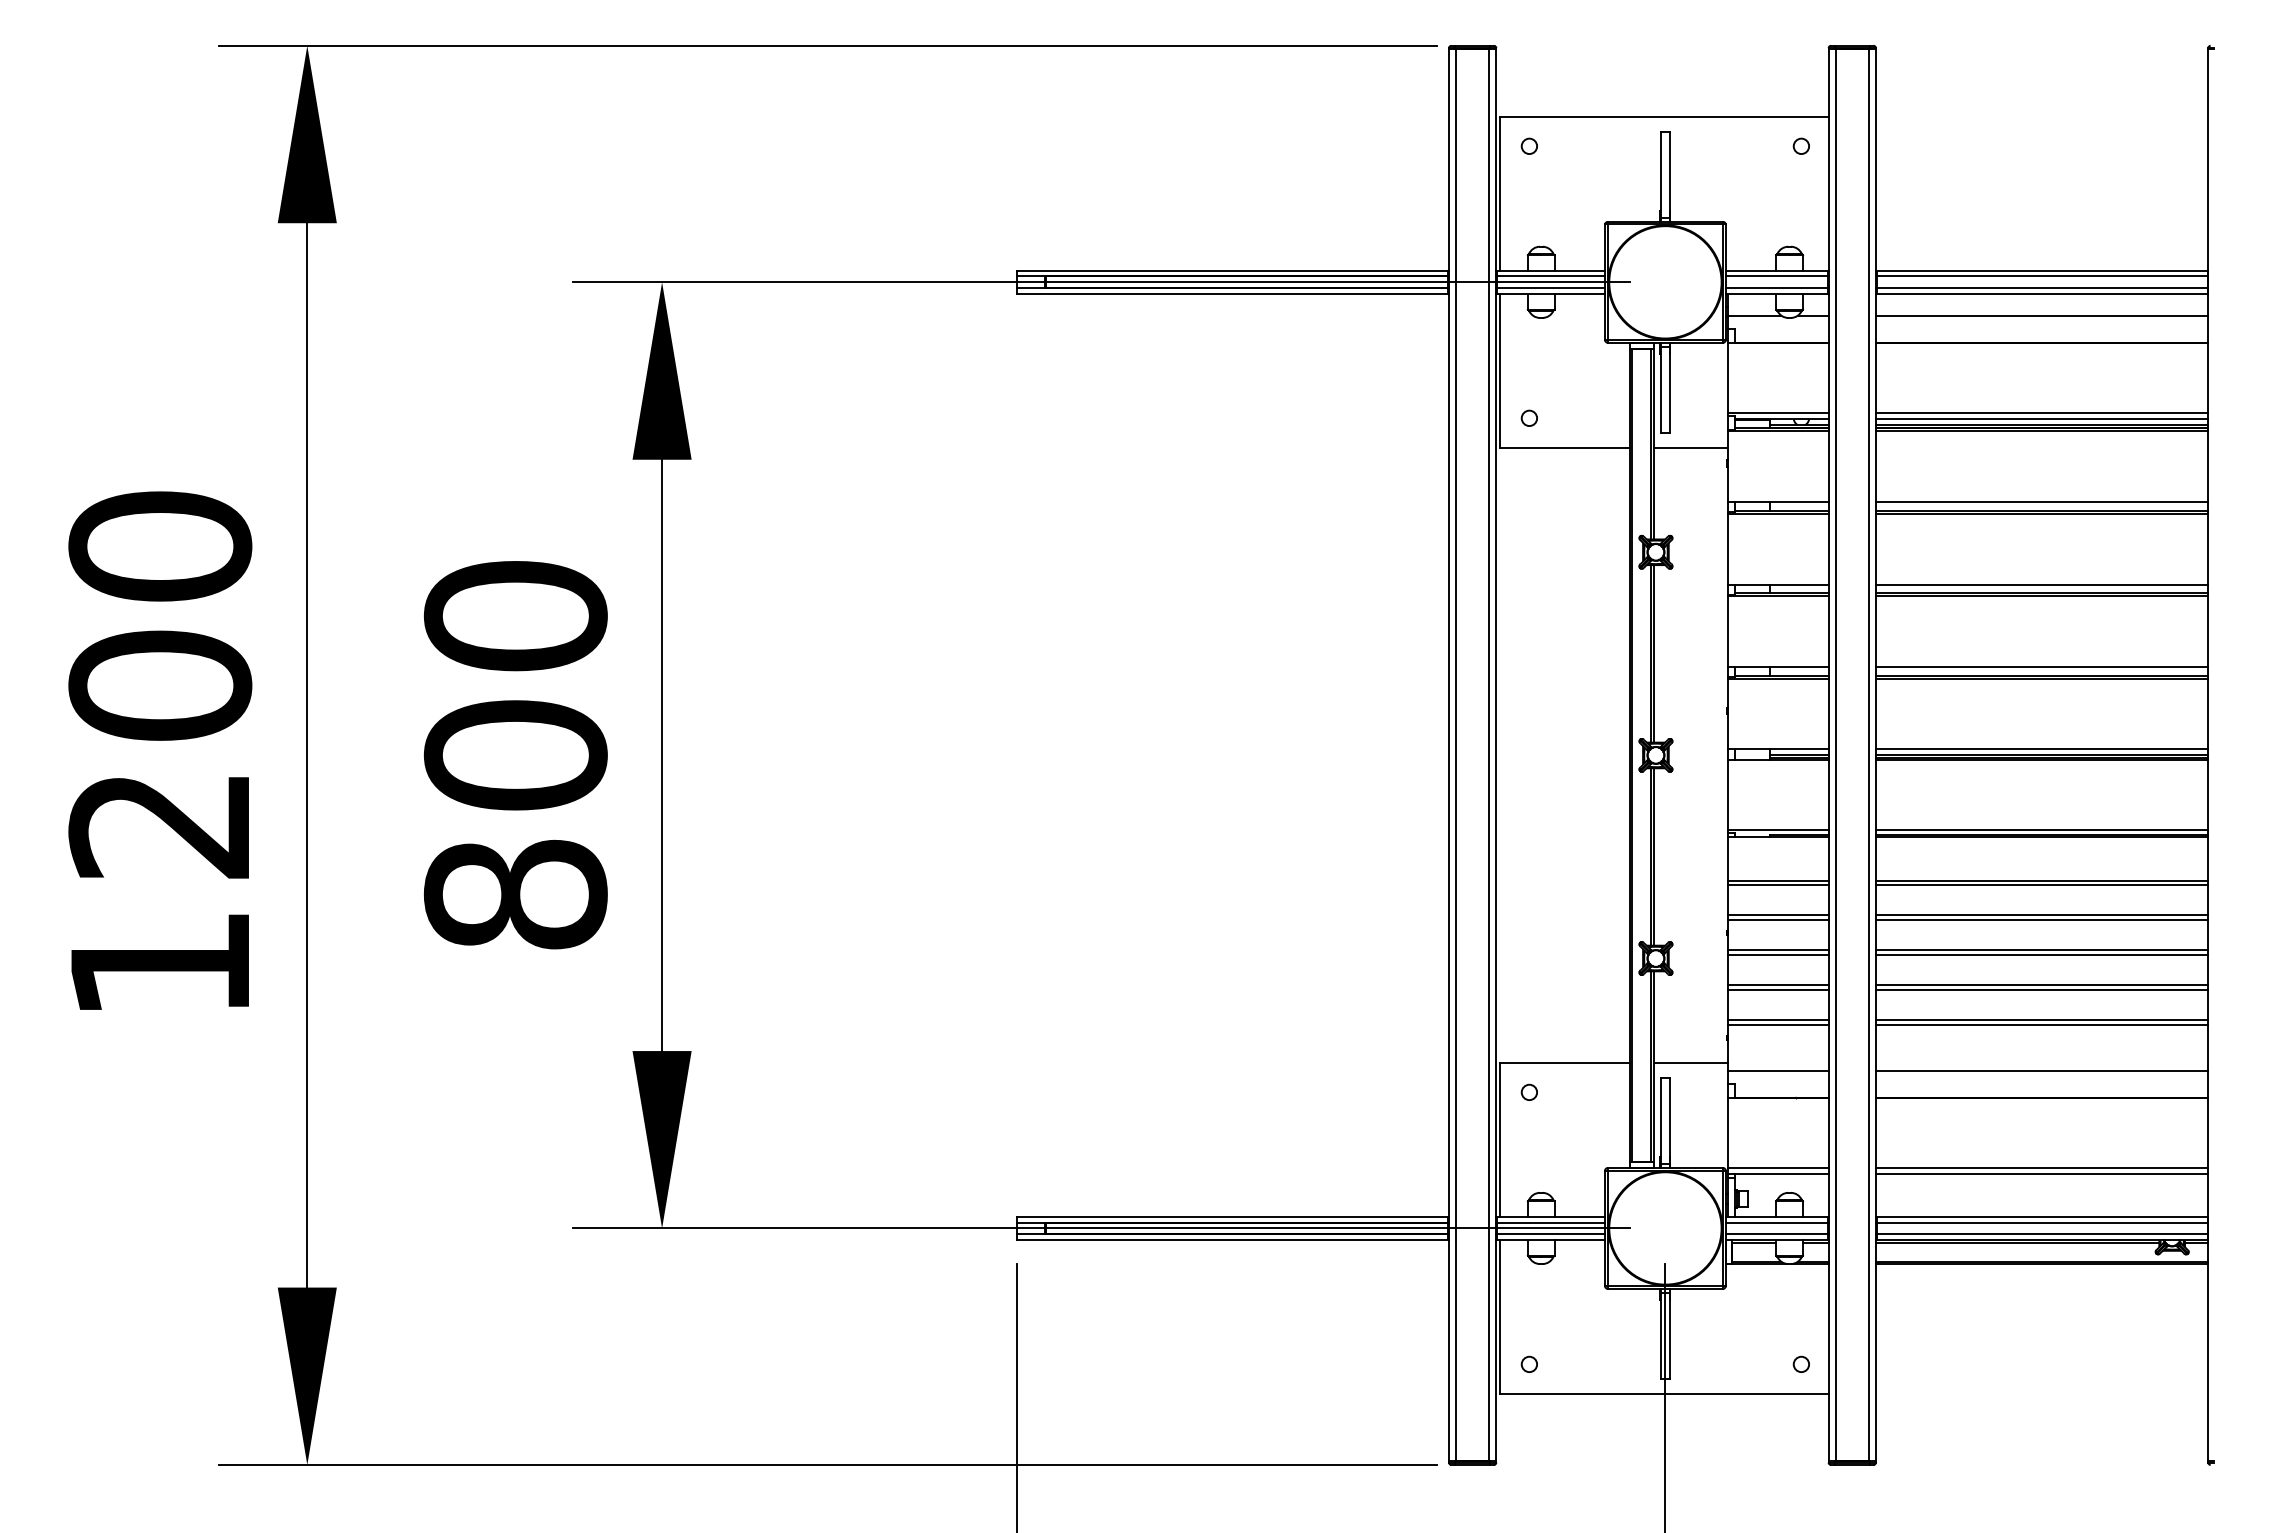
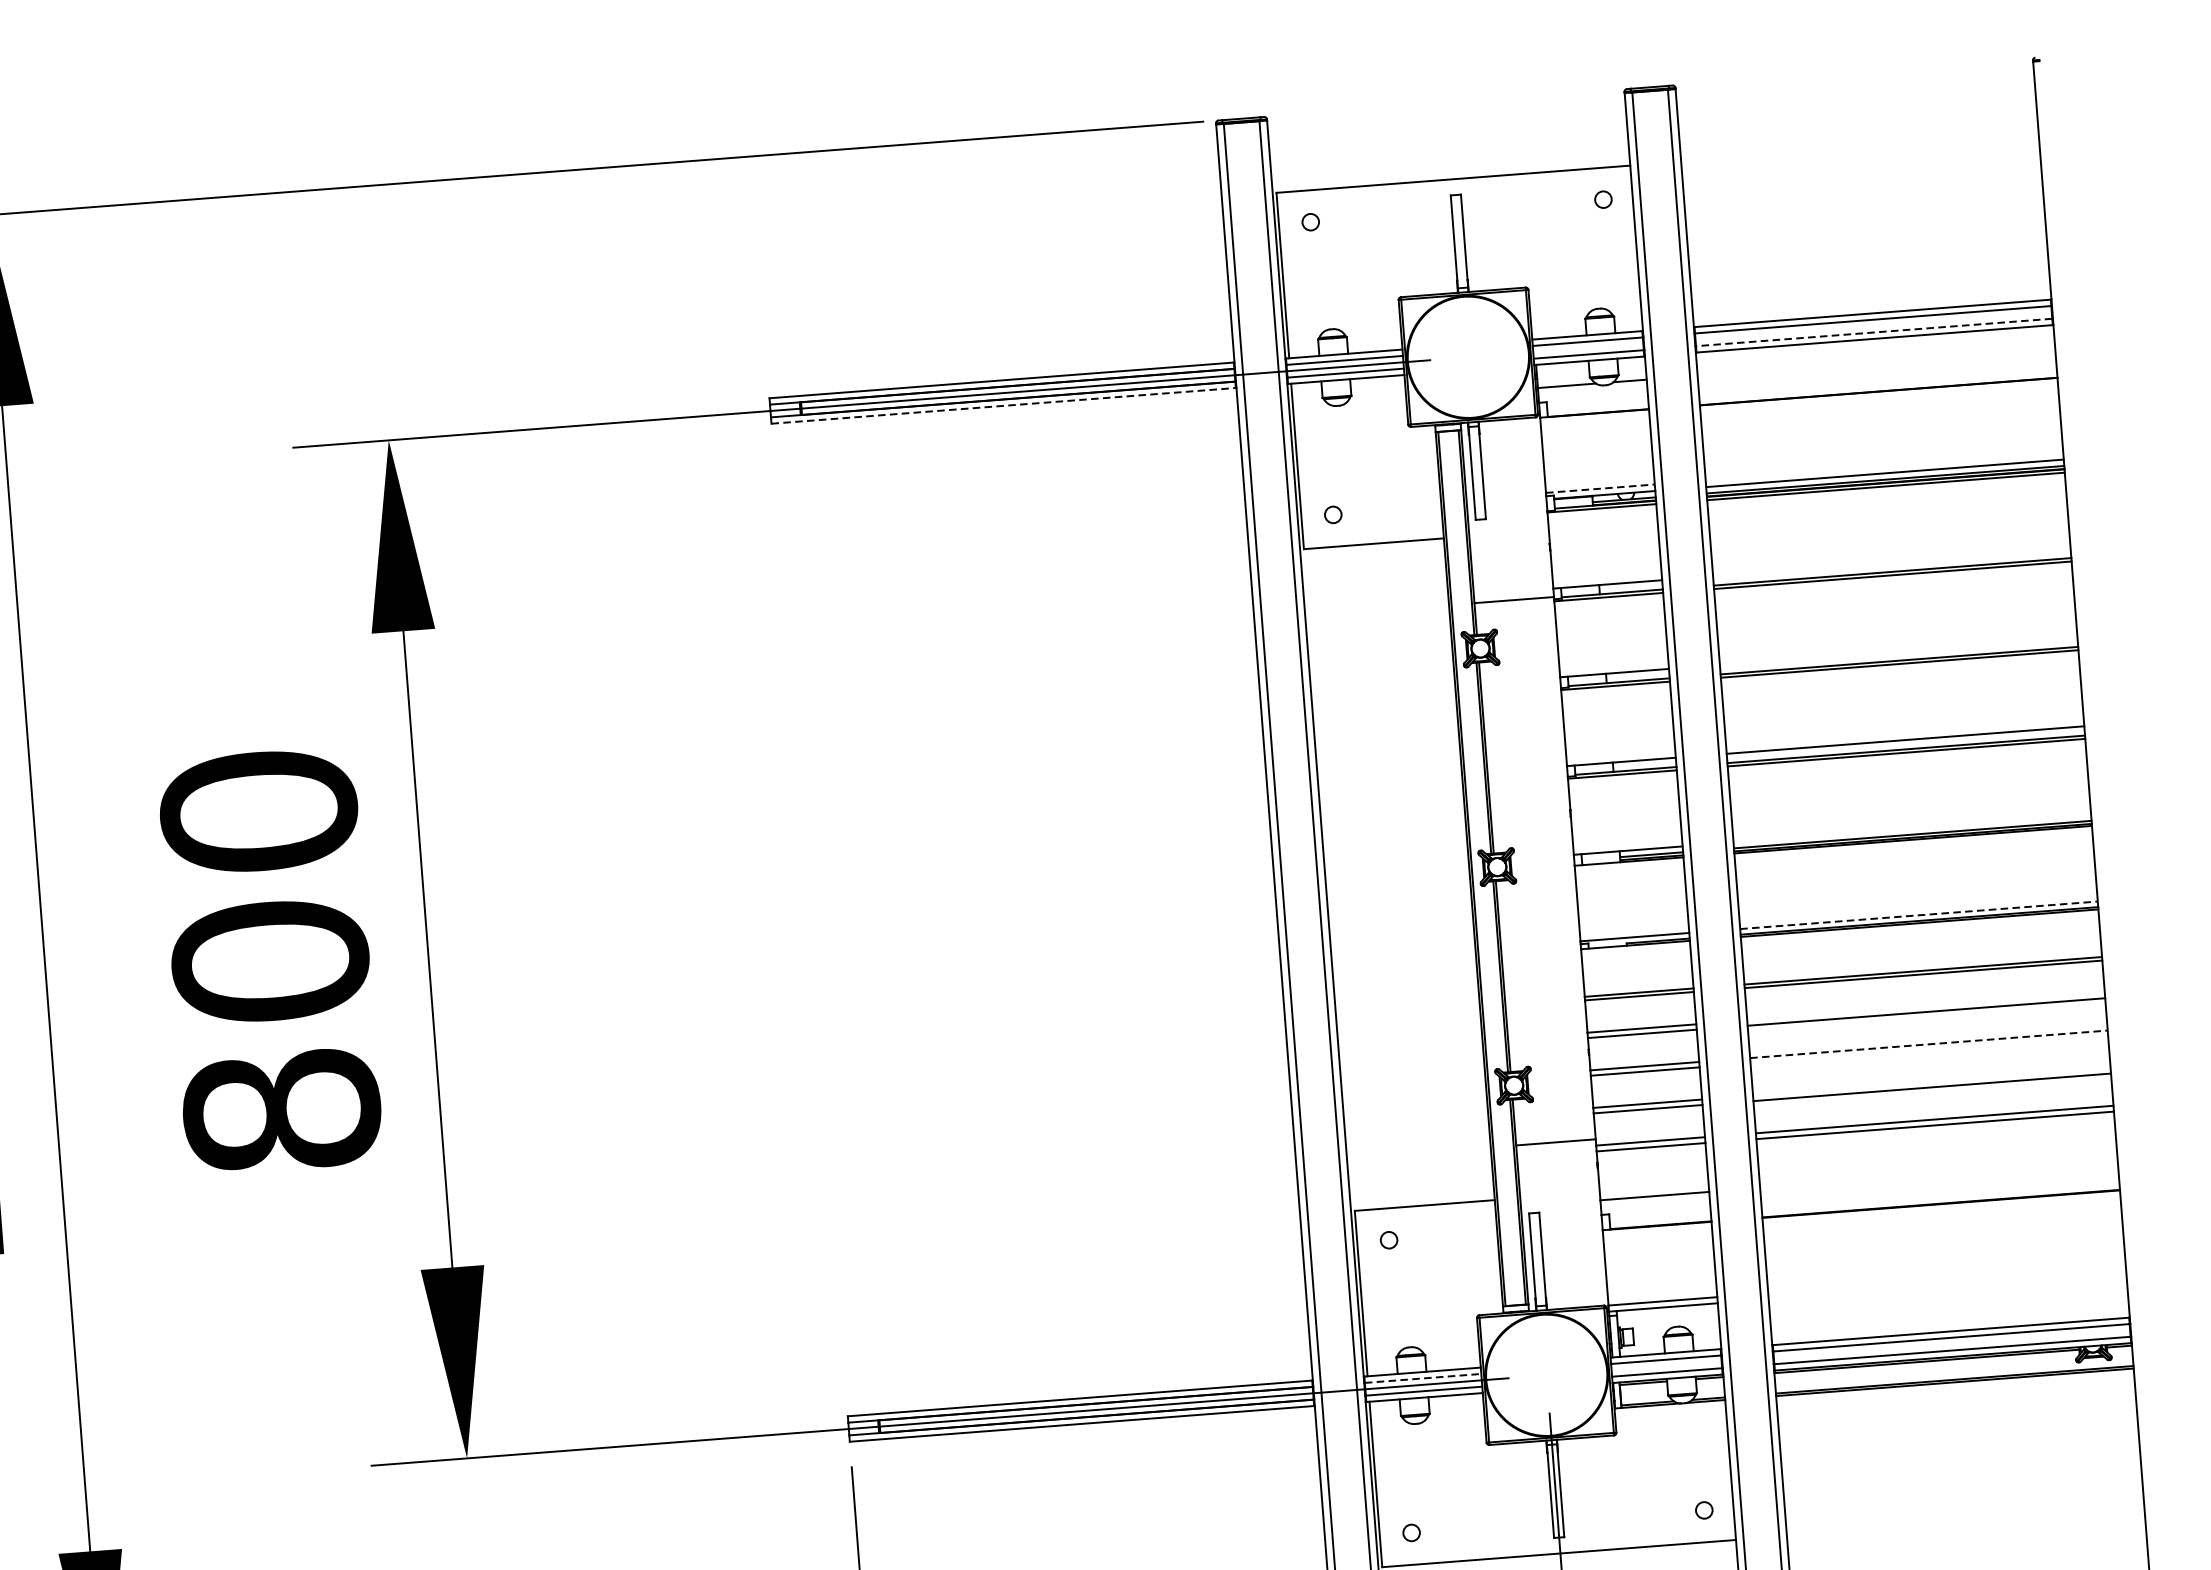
line: (2042, 288) -> (1874, 332), solid -> dashed
line: (1232, 294) -> (1003, 406), solid -> dashed
line: (2041, 315) -> (1875, 361), removed
line: (1778, 413) -> (1600, 489), solid -> dashed
line: (2041, 413) -> (1883, 467), removed
line: (1690, 447) -> (1514, 599), moved
line: (2041, 502) -> (1891, 563), removed
line: (2041, 584) -> (1898, 651), removed
line: (2041, 749) -> (1911, 828), removed
line: (2042, 829) -> (1919, 914), solid -> dashed
line: (2041, 914) -> (1925, 1006), removed
line: (2042, 949) -> (1929, 1043), solid -> dashed
line: (2041, 954) -> (1928, 1049), removed
line: (2041, 984) -> (1931, 1081), removed
line: (1690, 1062) -> (1555, 1141), moved
line: (2041, 1070) -> (1938, 1174), removed
line: (2041, 1168) -> (1946, 1279), removed
line: (2041, 1174) -> (1946, 1286), removed
line: (1551, 1222) -> (1423, 1378), solid -> dashed

